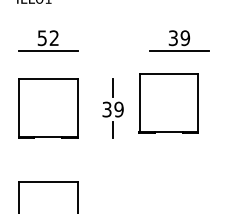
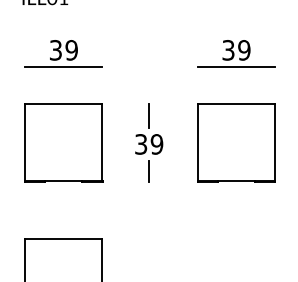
text: (48, 38) -> (63, 50), 52 -> 39
part: (168, 102) -> (236, 142), moved

